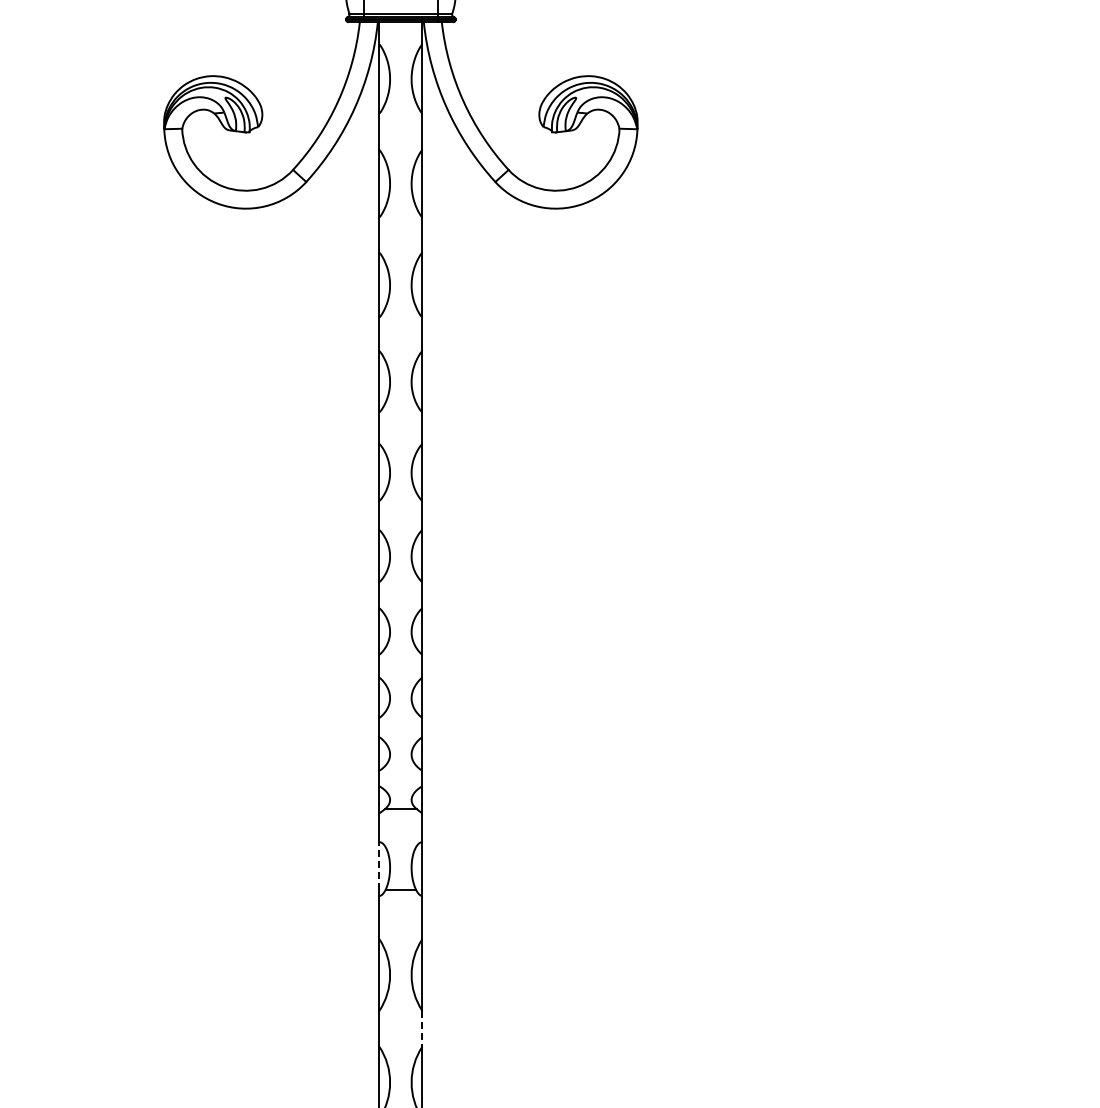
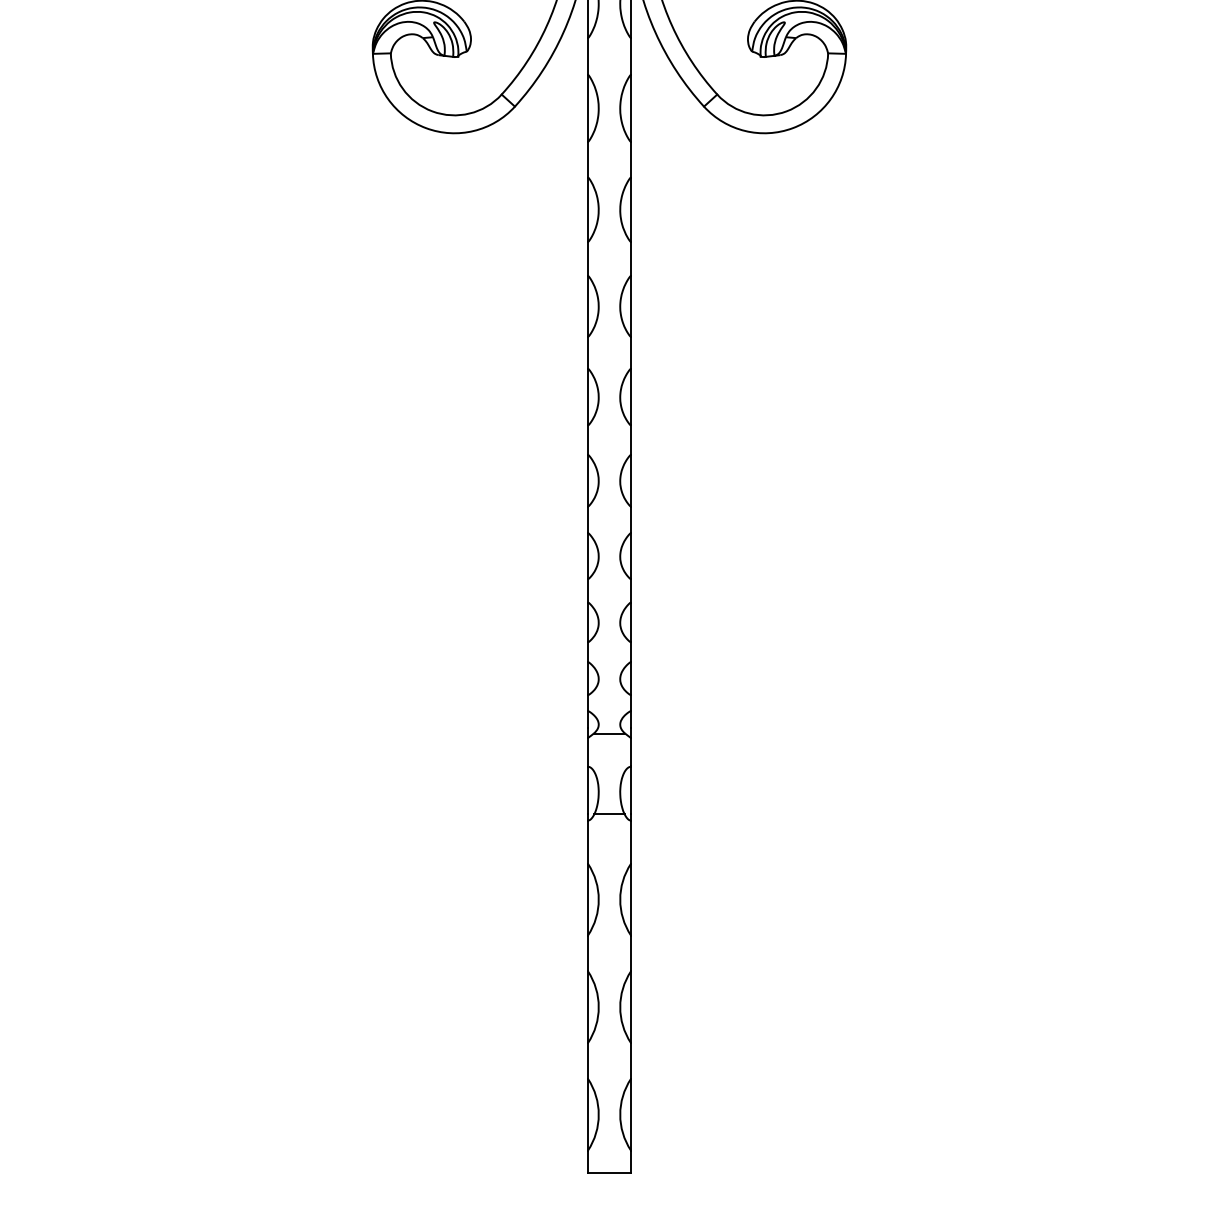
line: (378, 865) -> (587, 790), dashed -> solid
line: (421, 1028) -> (630, 953), dashed -> solid

